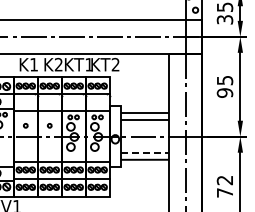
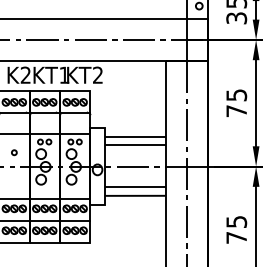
text: (224, 92) -> (236, 110), 95 -> 75
line: (144, 153) -> (134, 187), dashed -> solid
text: (224, 180) -> (236, 222), 72 -> 75

